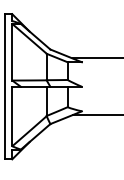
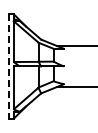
line: (5, 86) -> (8, 66), solid -> dashed

